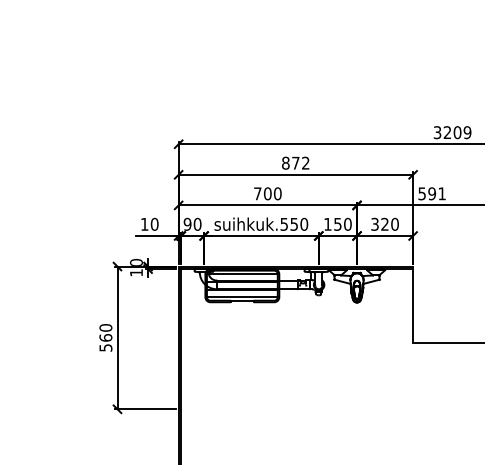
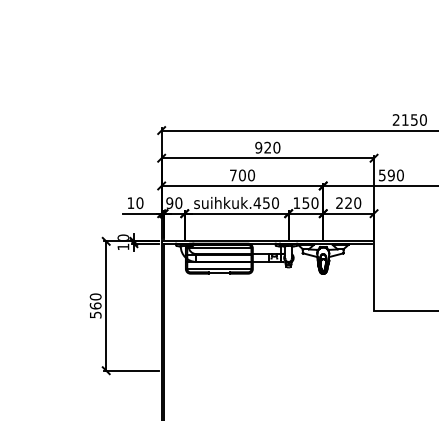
text: (452, 132) -> (409, 119), 3209 -> 2150
text: (295, 162) -> (267, 147), 872 -> 920
text: (442, 193) -> (400, 175), 591 -> 590
text: (284, 224) -> (257, 203), suihkuk.550 -> suihkuk.450
text: (374, 224) -> (339, 203), 320 -> 220

